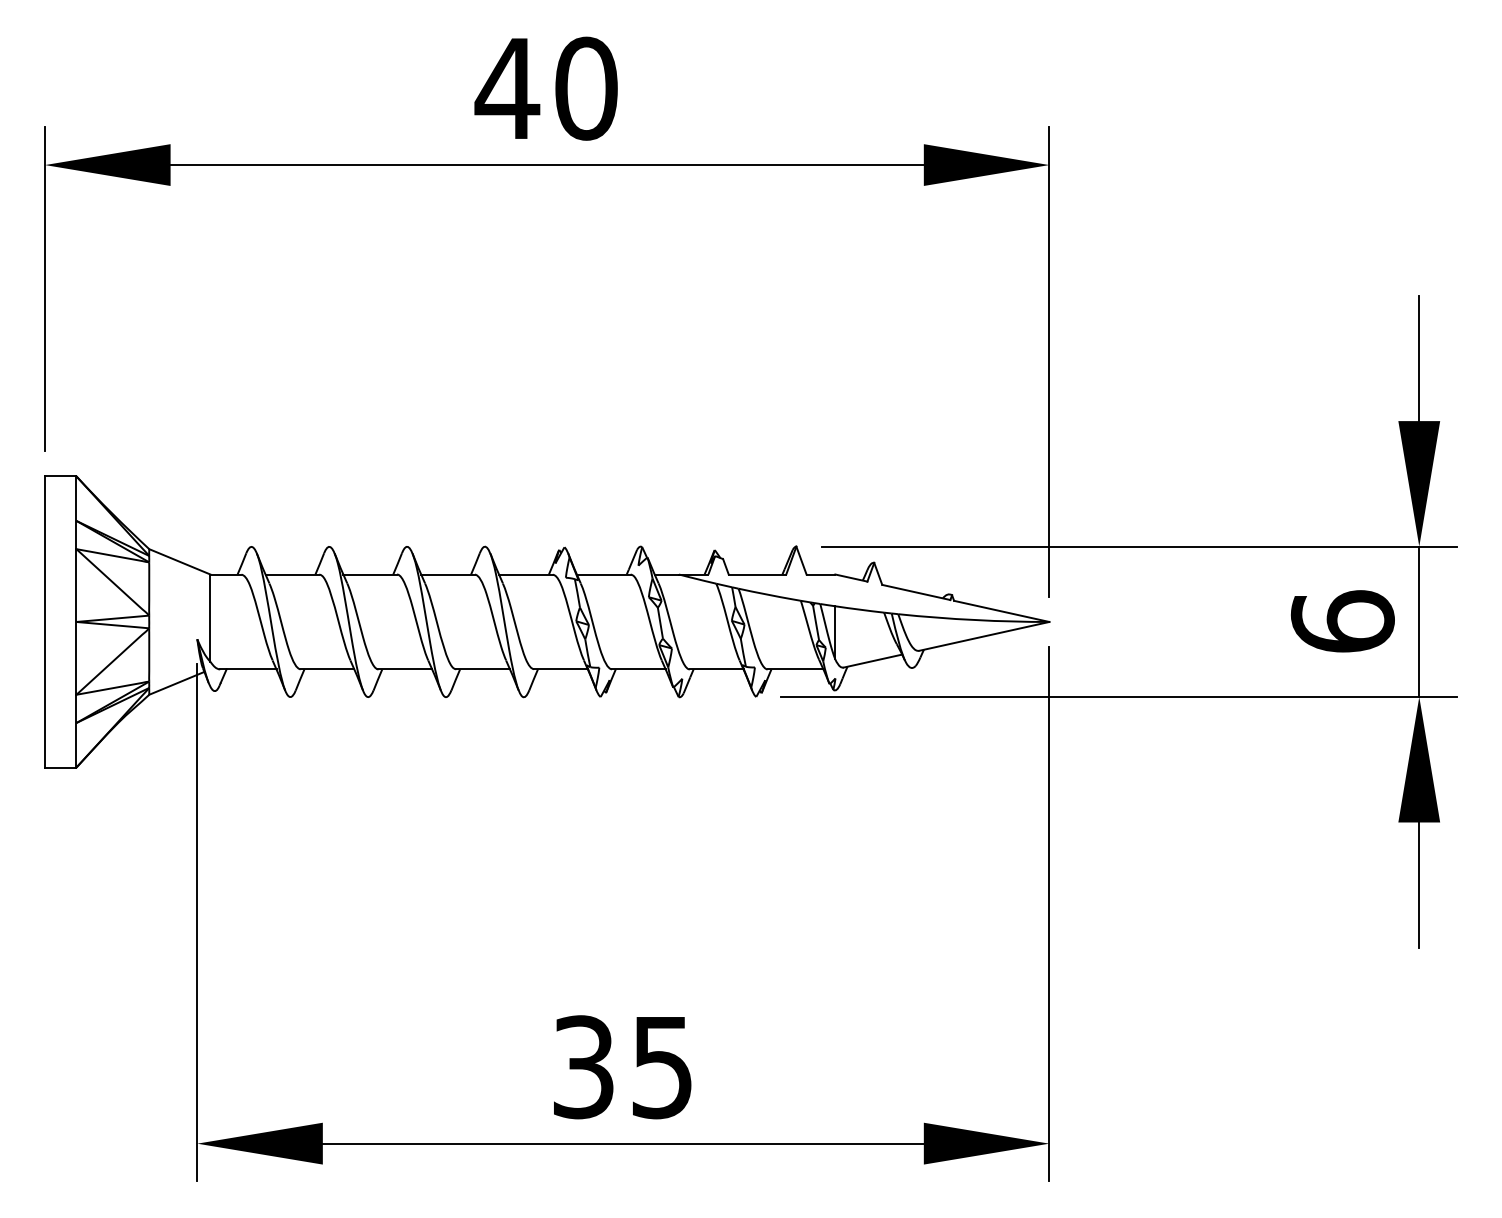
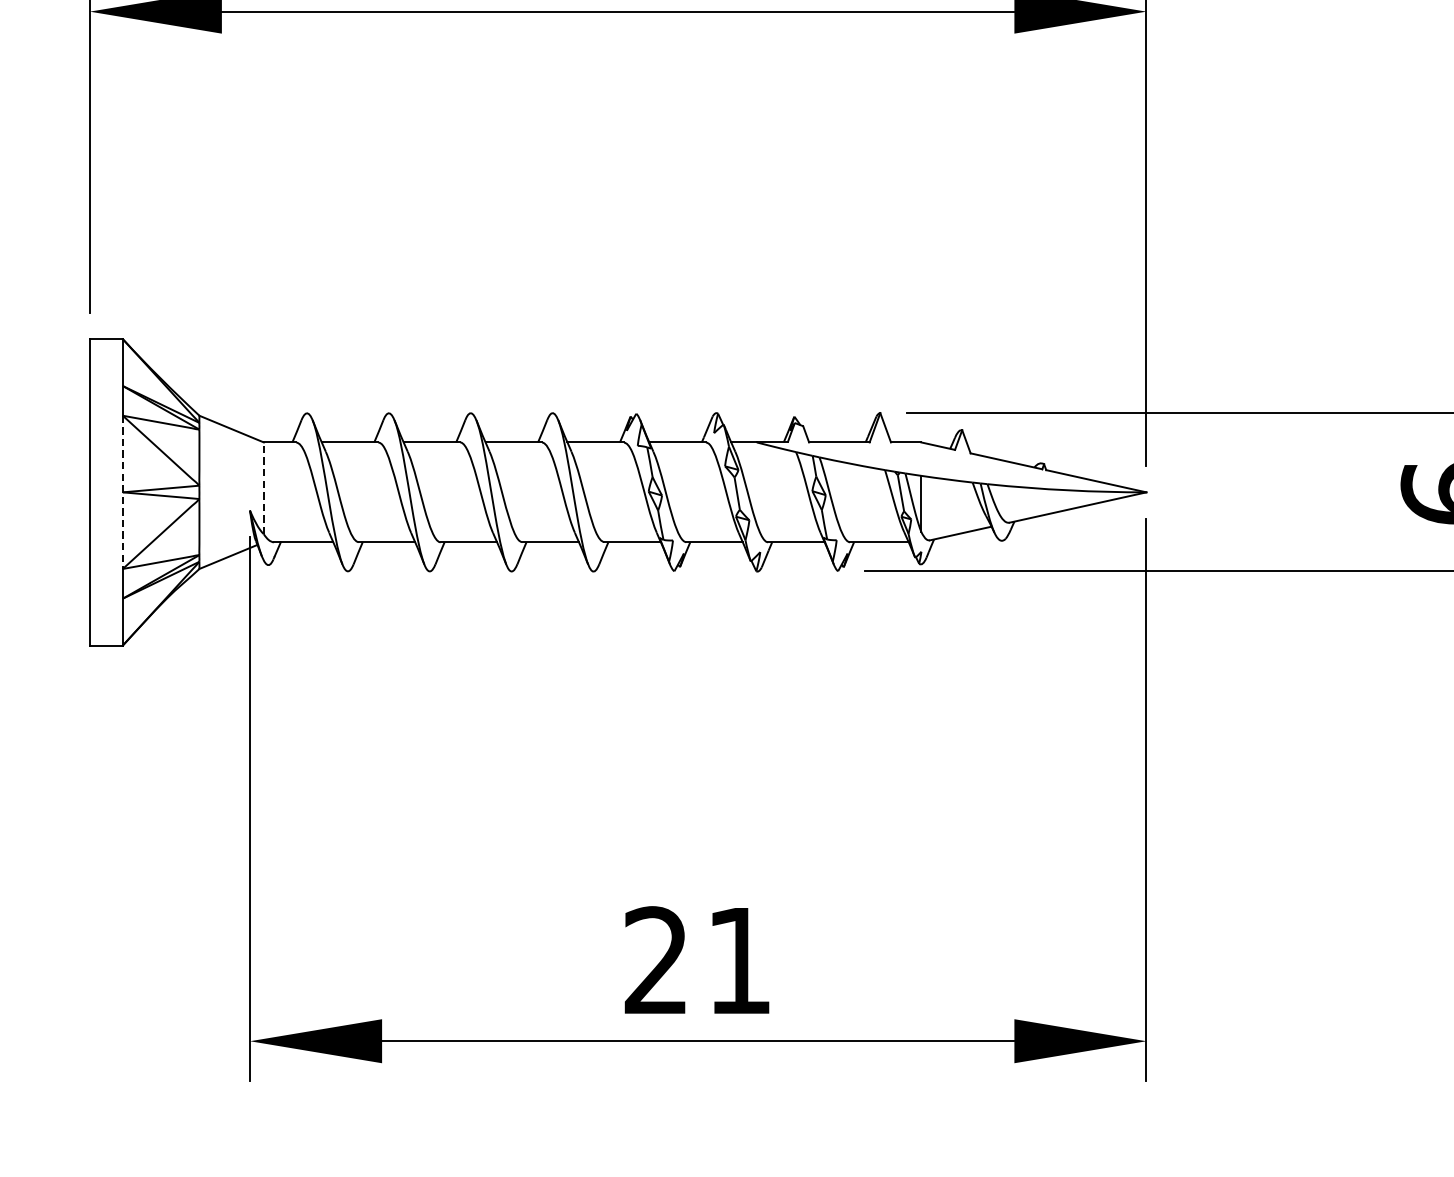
line: (210, 618) -> (263, 488), solid -> dashed
line: (76, 621) -> (122, 491), solid -> dashed
text: (622, 1067) -> (697, 961), 35 -> 21

